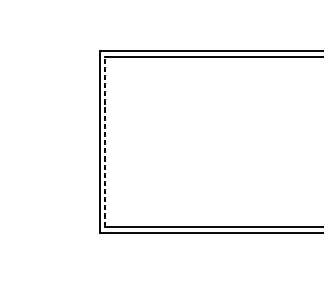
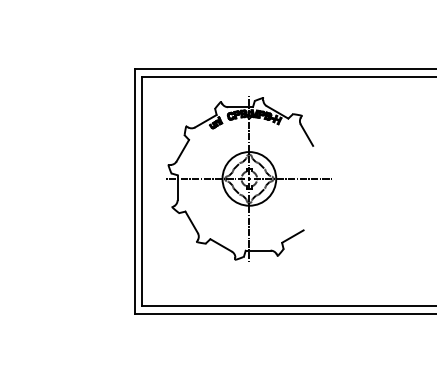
part: (184, 132) -> (248, 178), added
line: (105, 142) -> (142, 191), dashed -> solid

